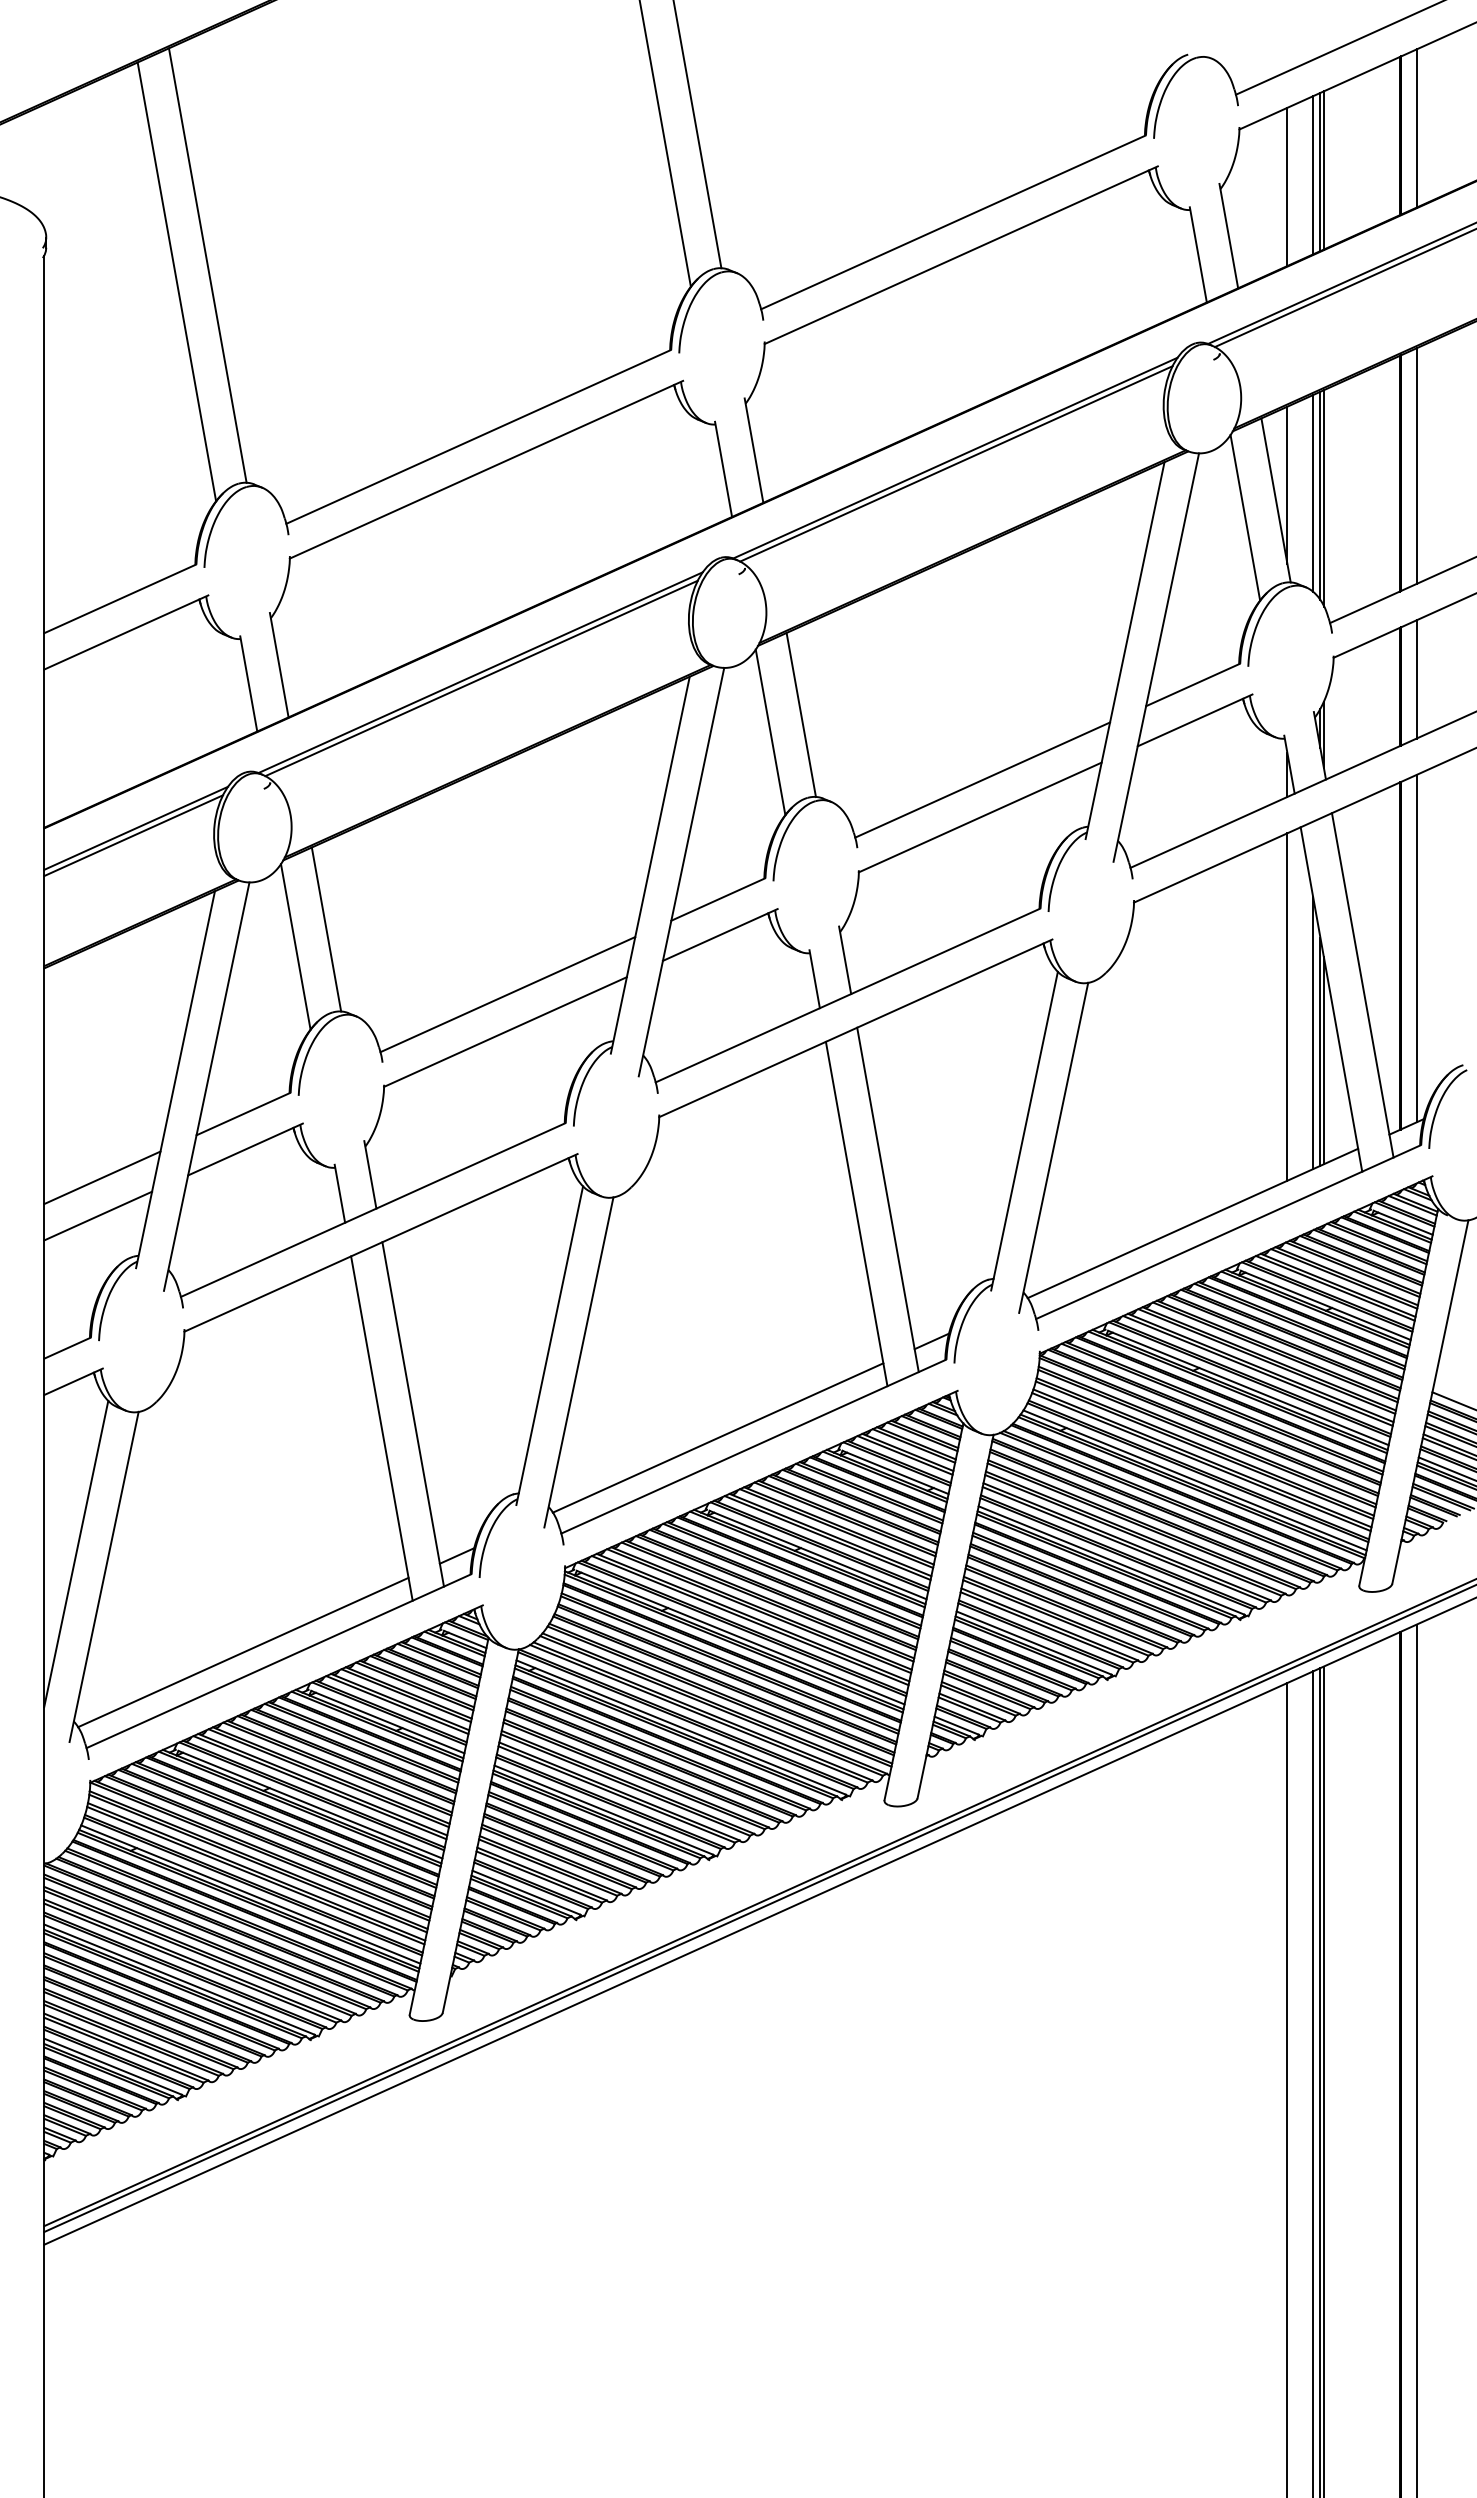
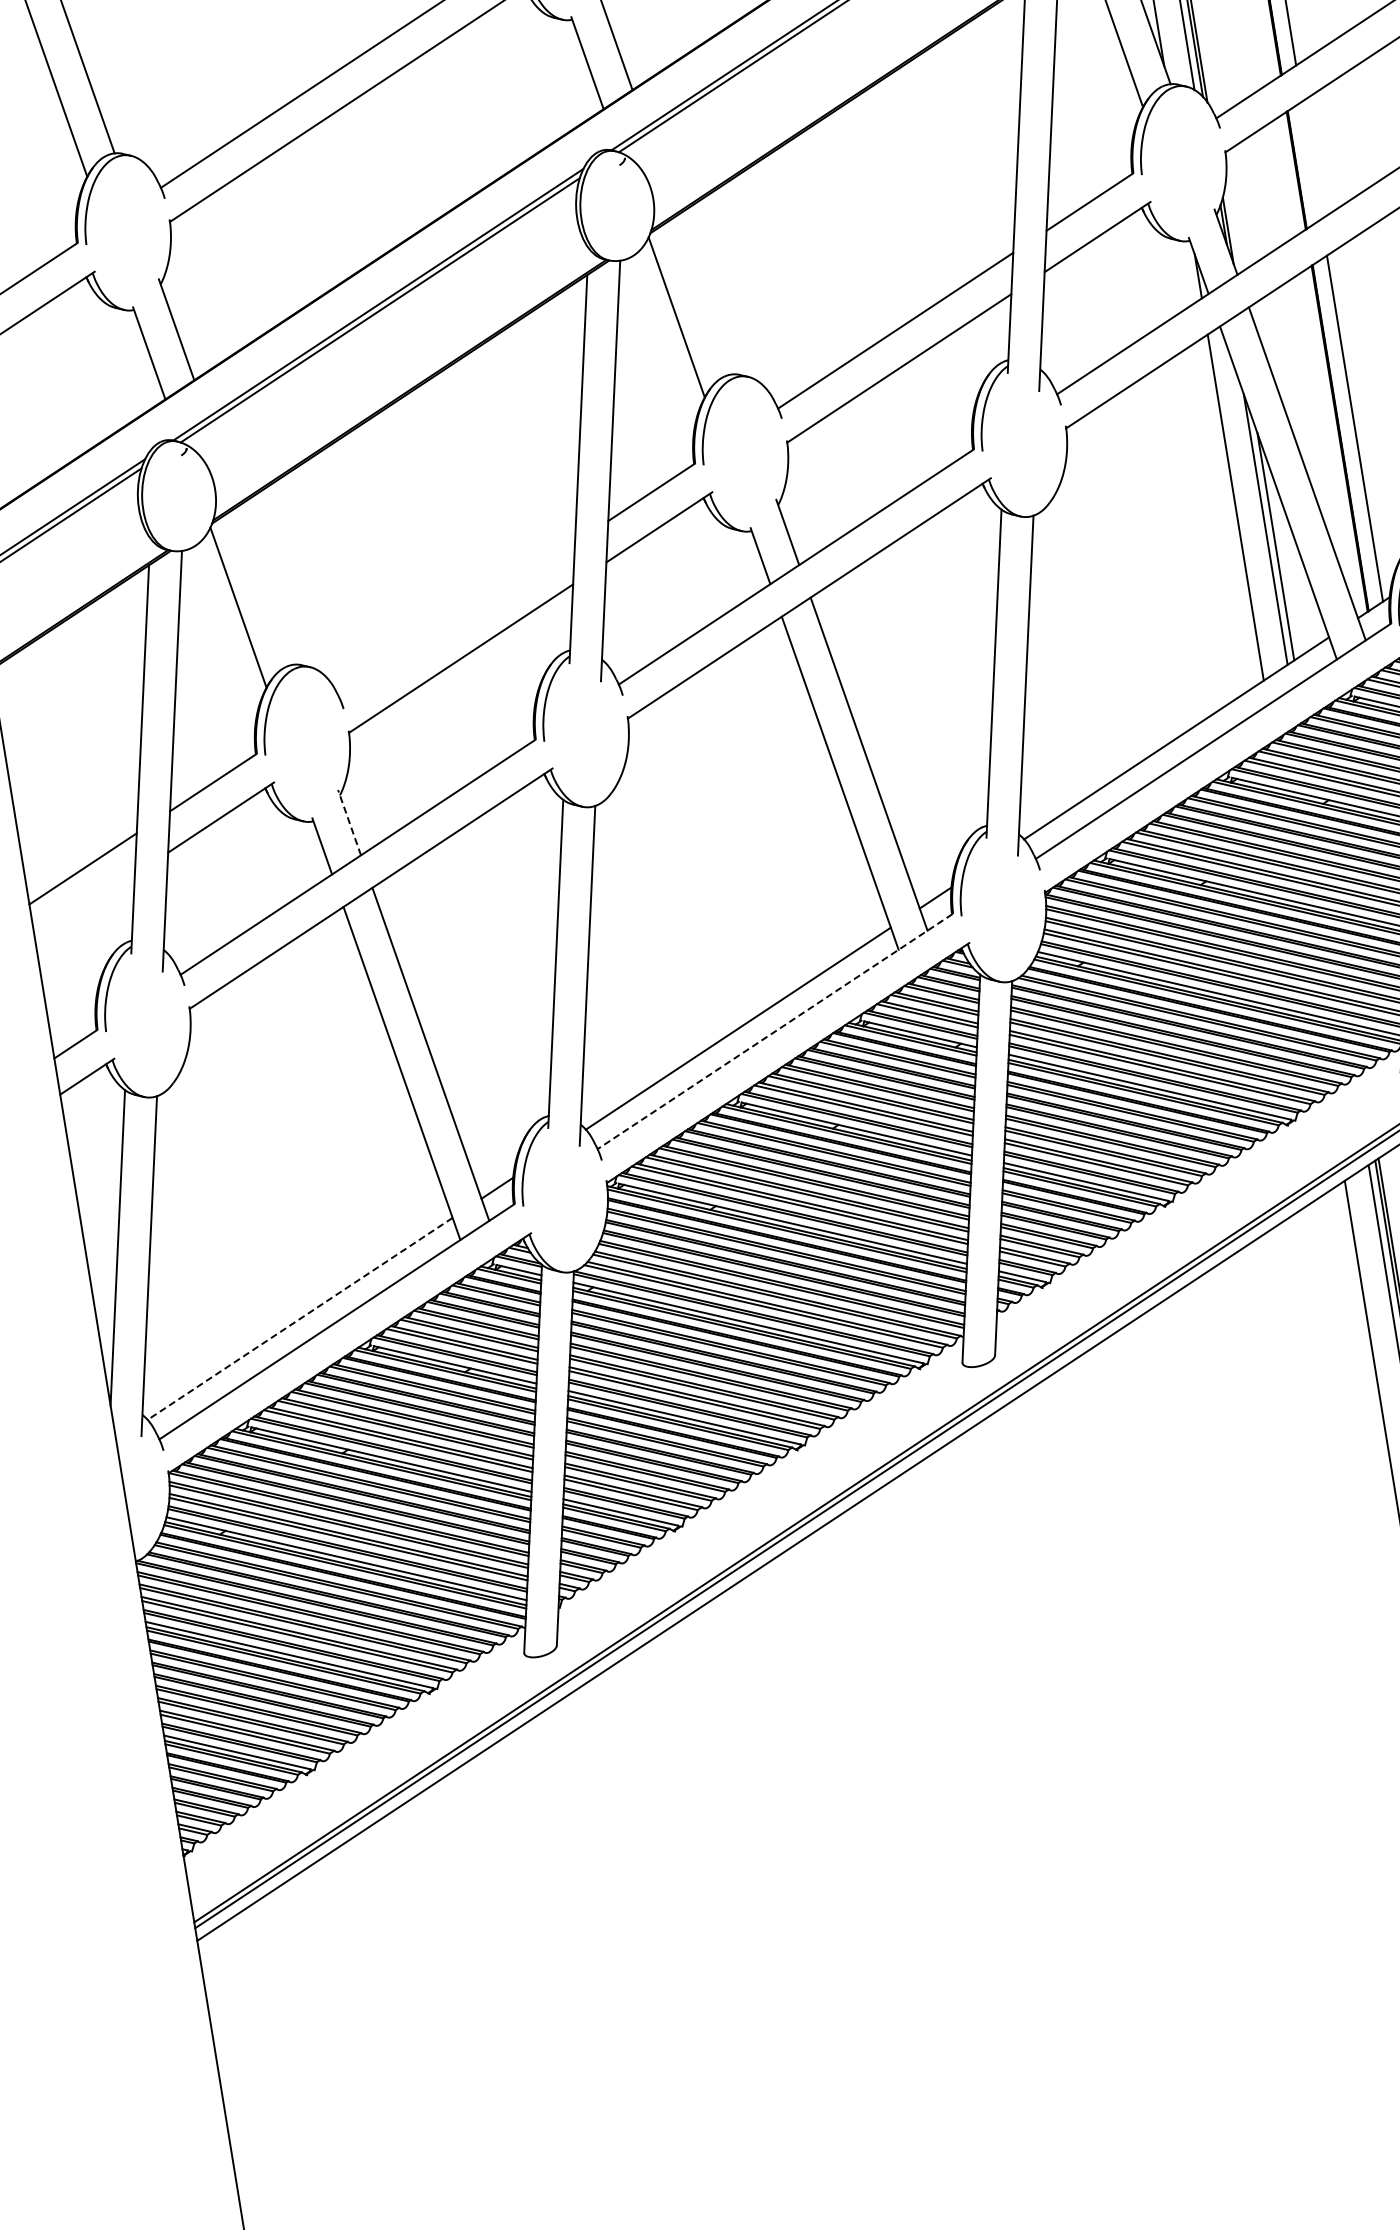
line: (1416, 679) -> (1311, 160), removed
line: (800, 714) -> (703, 294), removed
line: (326, 929) -> (266, 585), removed
line: (507, 994) -> (457, 620), removed
line: (1323, 1060) -> (1280, 555), removed
line: (370, 1174) -> (349, 822), solid -> dashed
line: (98, 1215) -> (85, 907), removed
line: (753, 1446) -> (774, 1031), solid -> dashed
line: (242, 1652) -> (299, 1319), solid -> dashed

